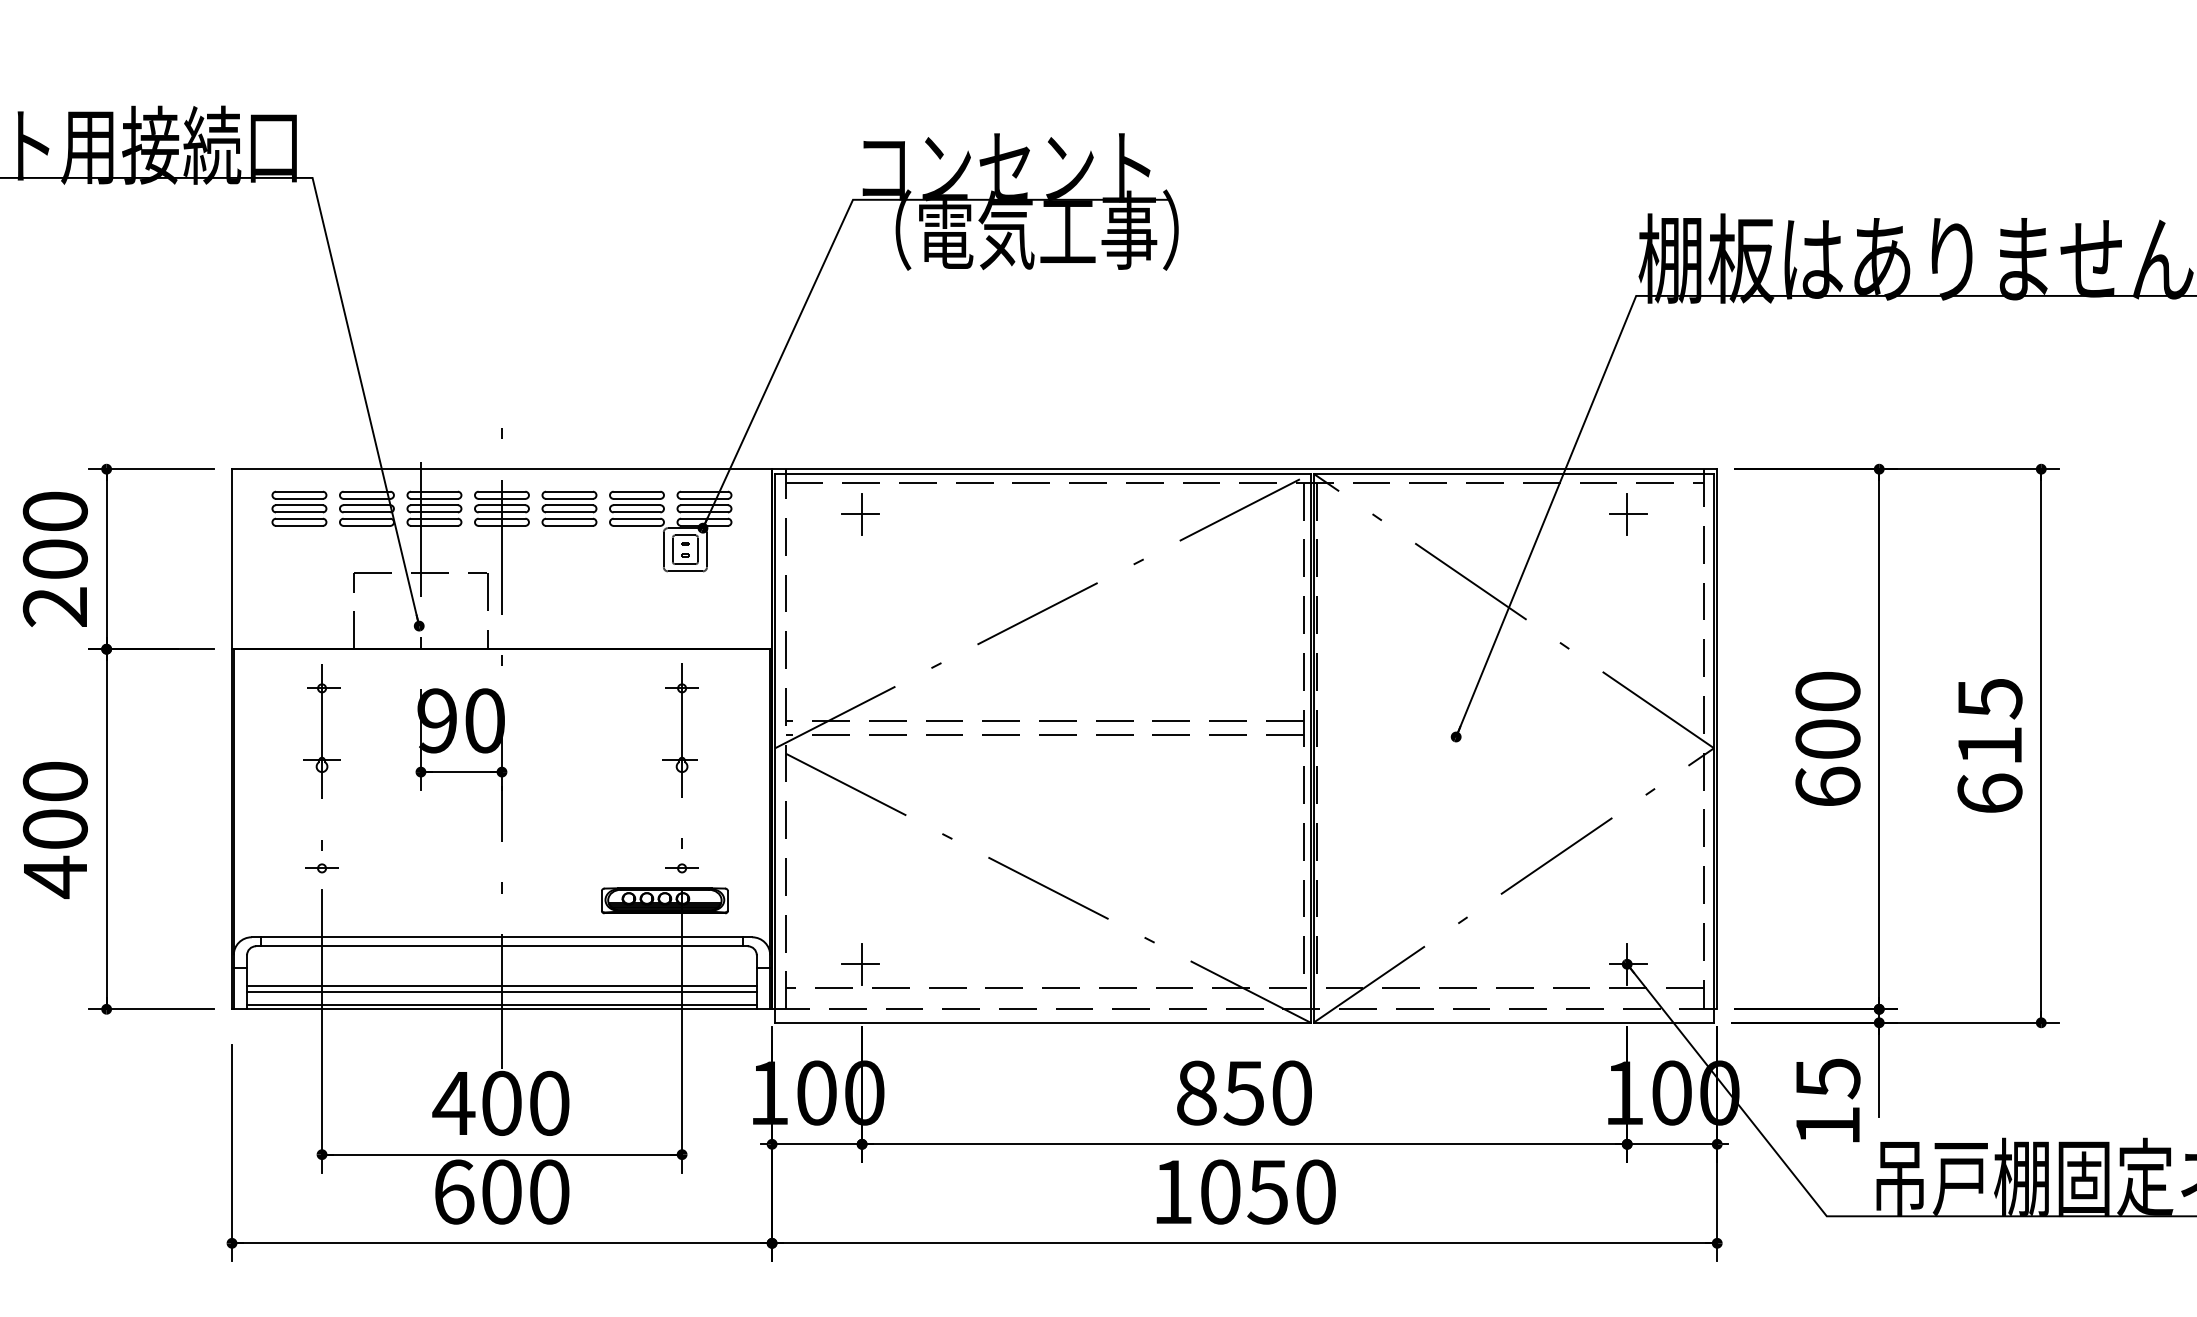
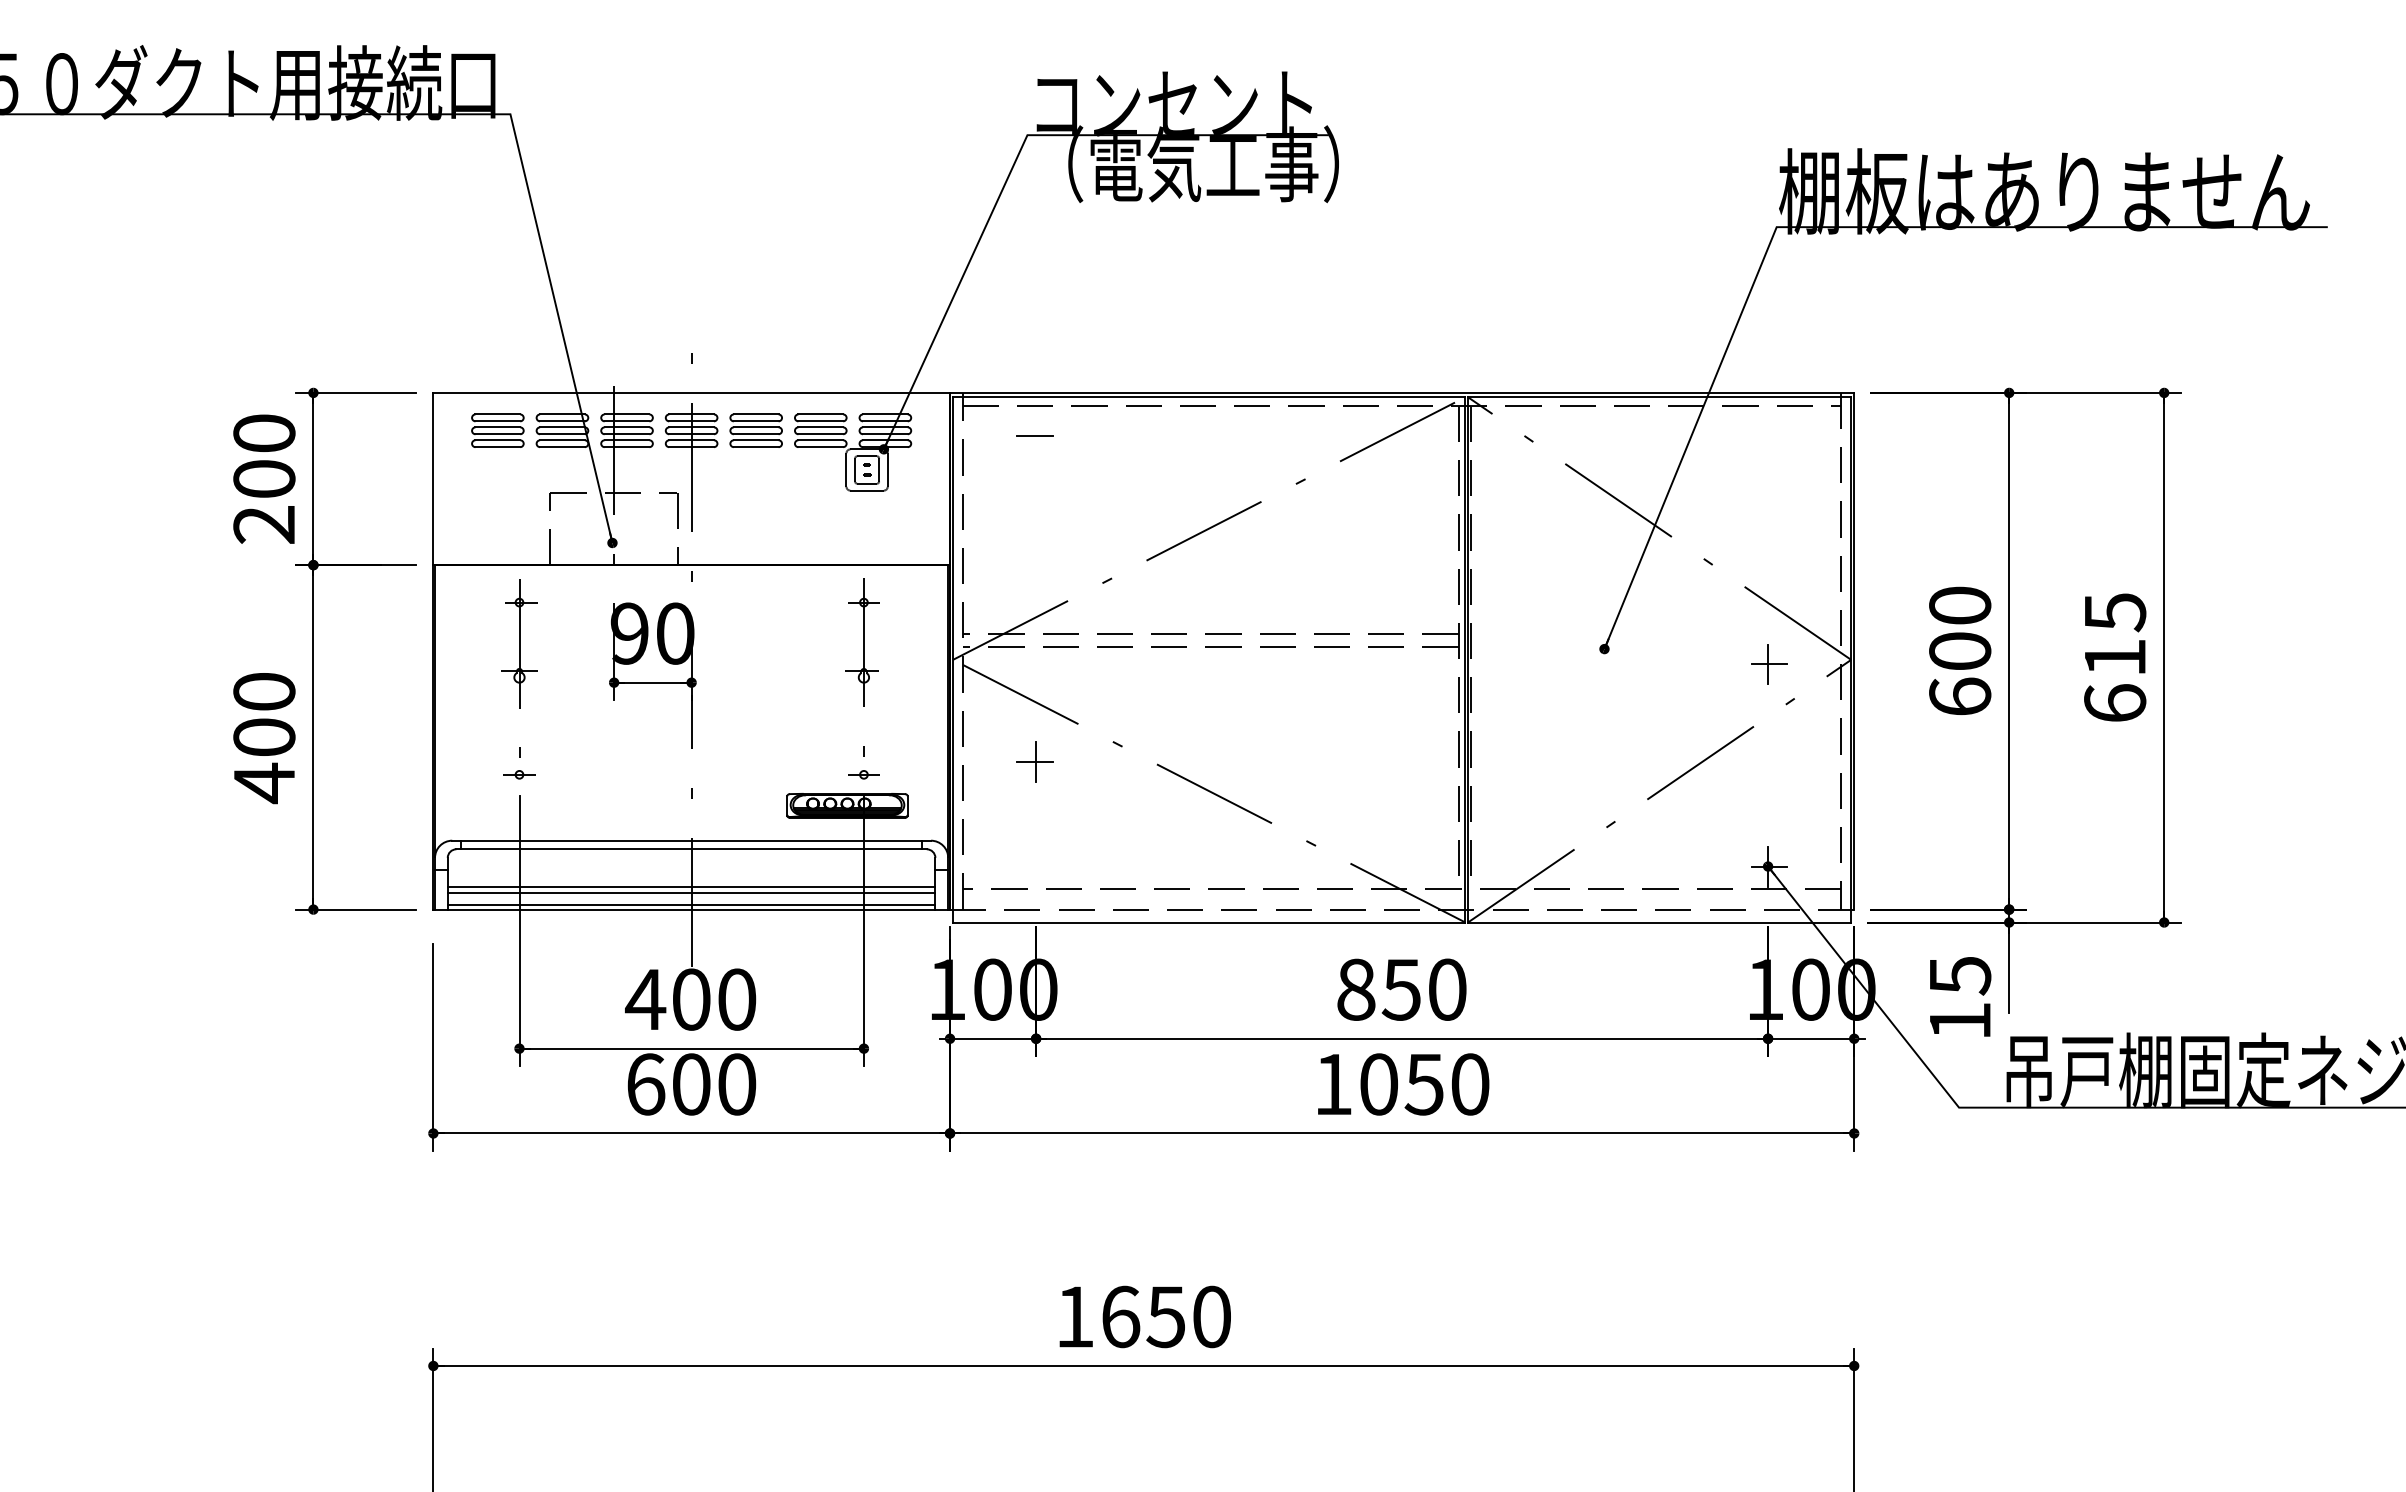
line: (862, 514) -> (1036, 436), removed
part: (1628, 514) -> (1769, 664), moved
part: (860, 964) -> (1034, 761), moved

